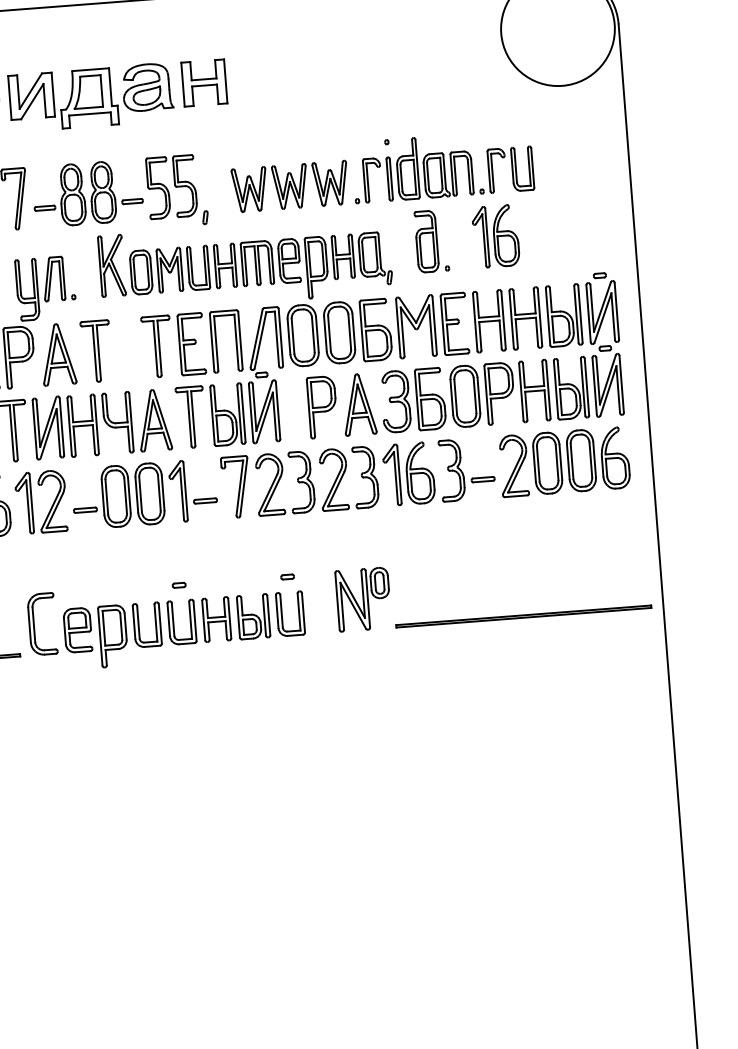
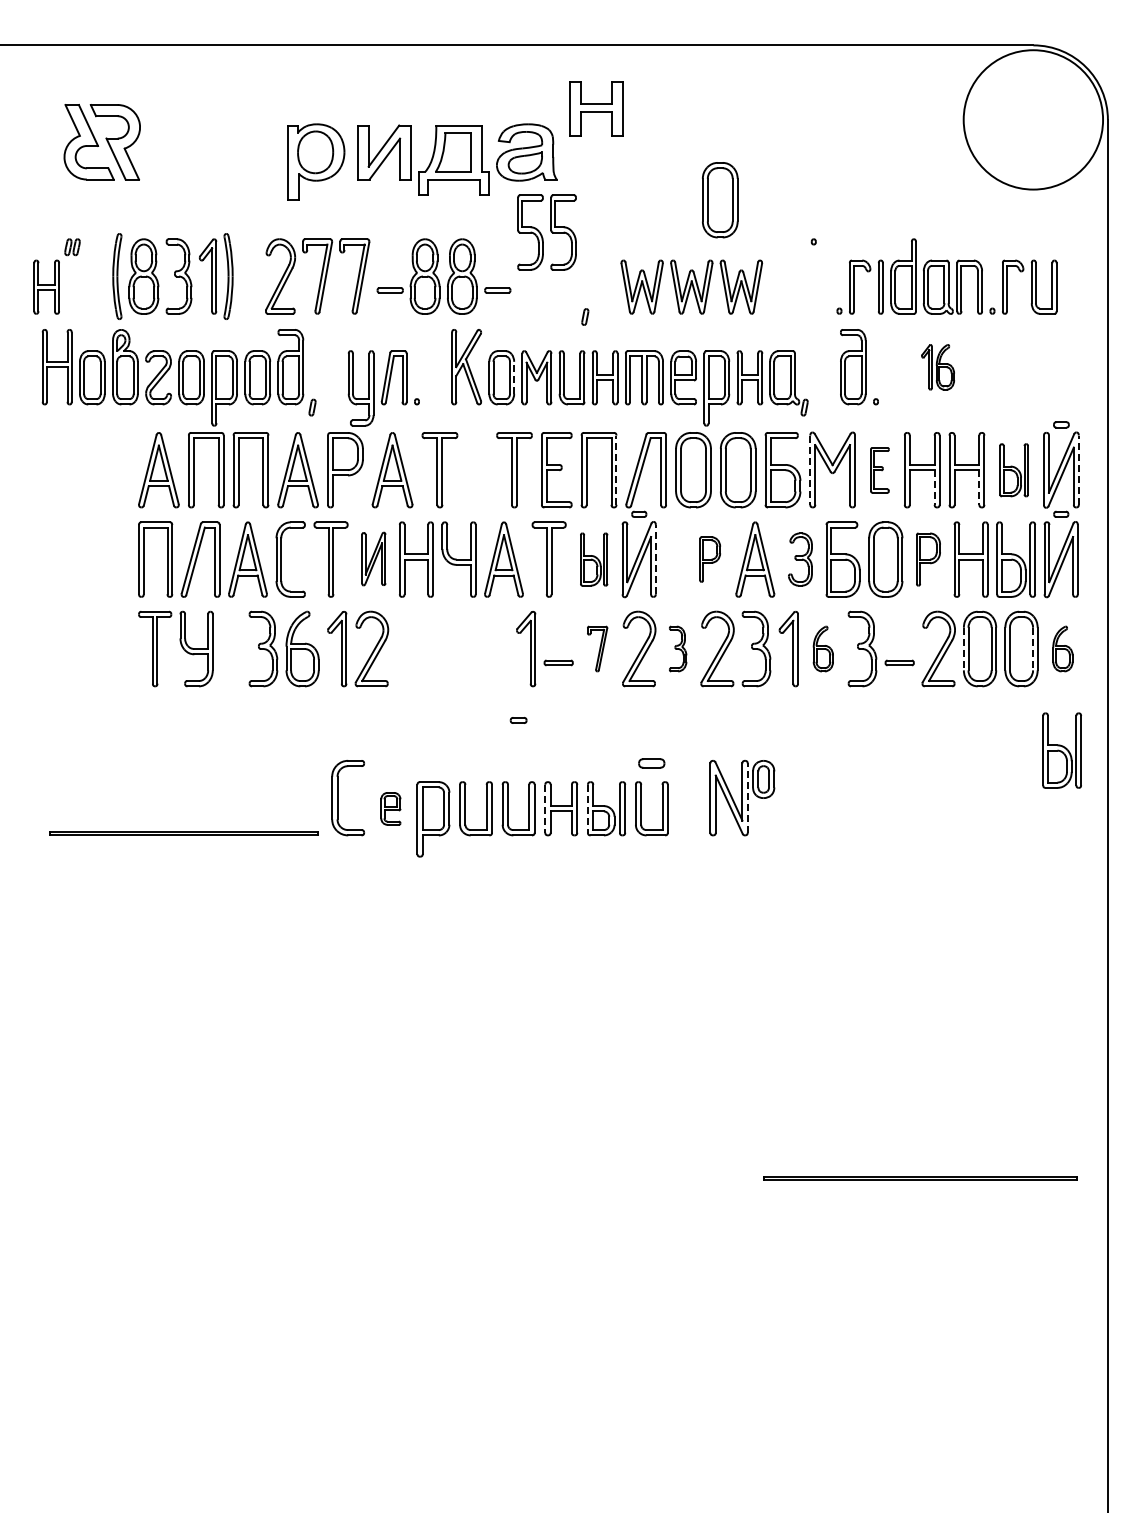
part: (204, 83) -> (596, 108), moved
part: (308, 114) -> (720, 200), added
part: (442, 166) -> (946, 276), moved
part: (171, 187) -> (546, 232), moved
part: (495, 236) -> (937, 367), size x0.6
line: (151, 271) -> (514, 377), solid -> dashed
line: (616, 311) -> (1078, 470), solid -> dashed
part: (563, 315) -> (1013, 470), size x0.7
part: (454, 324) -> (879, 470), size x0.6
line: (398, 328) -> (810, 470), solid -> dashed
line: (537, 332) -> (979, 488), solid -> dashed
line: (500, 335) -> (934, 488), solid -> dashed
line: (240, 340) -> (616, 470), solid -> dashed
part: (500, 393) -> (928, 559), size x0.7
part: (395, 401) -> (800, 559), size x0.7
part: (321, 407) -> (709, 559), size x0.6
line: (277, 410) -> (655, 559), solid -> dashed
part: (227, 414) -> (593, 559), size x0.7
part: (48, 427) -> (373, 558), size x0.7
part: (614, 457) -> (1062, 648), size x0.6
line: (591, 460) -> (1033, 649), solid -> dashed
line: (534, 464) -> (963, 649), solid -> dashed
part: (420, 472) -> (823, 648), size x0.6
part: (301, 481) -> (677, 648), size x0.6
part: (236, 486) -> (597, 648), size x0.6
part: (118, 495) -> (452, 648), removed
part: (620, 540) -> (1061, 750), added
part: (287, 577) -> (651, 763), size x1.6
part: (179, 585) -> (518, 720), moved
line: (367, 599) -> (747, 798), solid -> dashed
line: (523, 615) -> (920, 1177), moved
line: (238, 617) -> (587, 808), solid -> dashed
line: (203, 620) -> (545, 808), solid -> dashed
part: (77, 630) -> (390, 808), size x0.6

